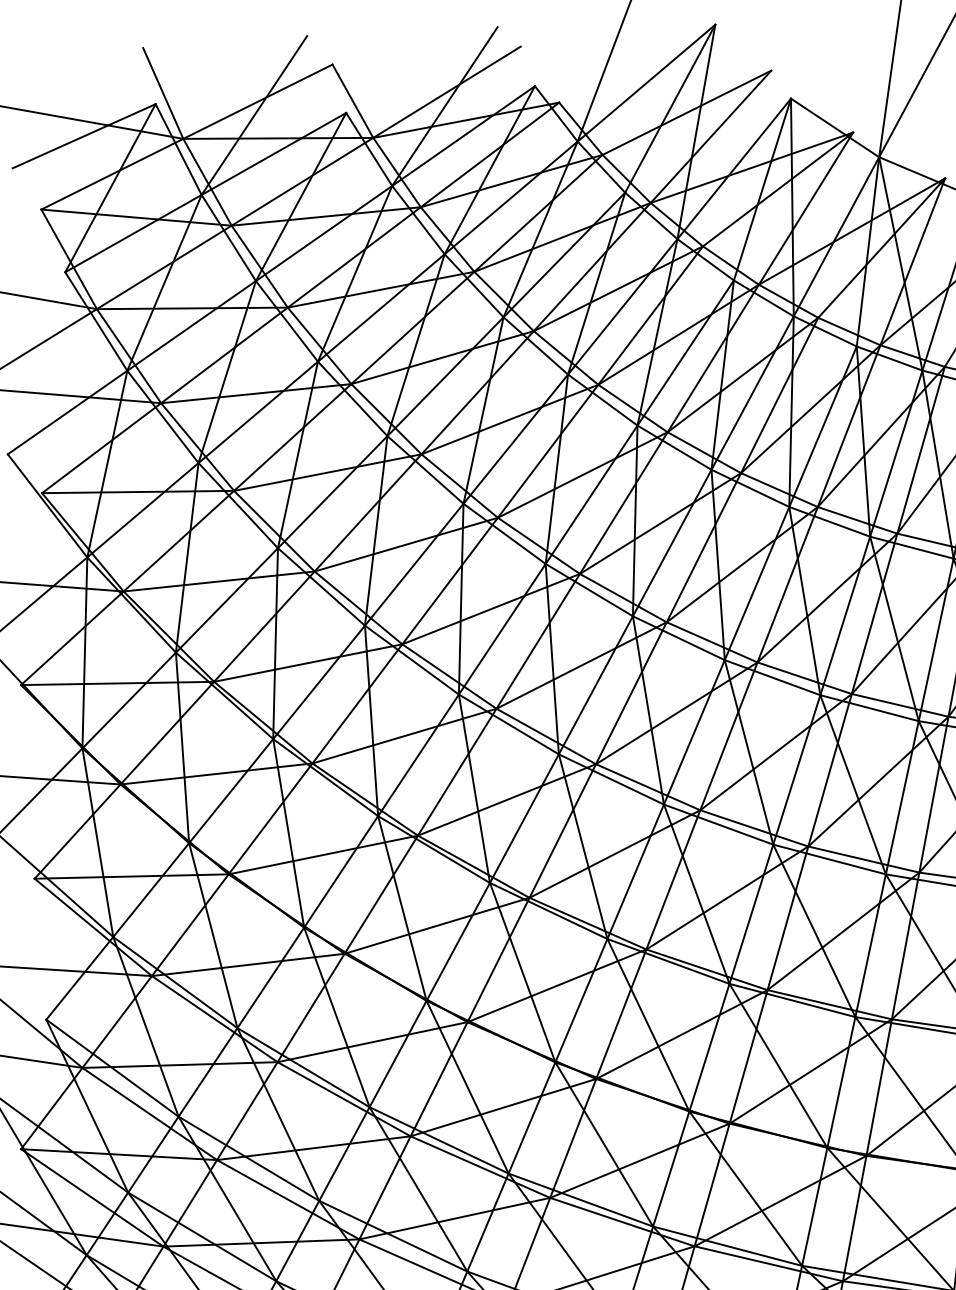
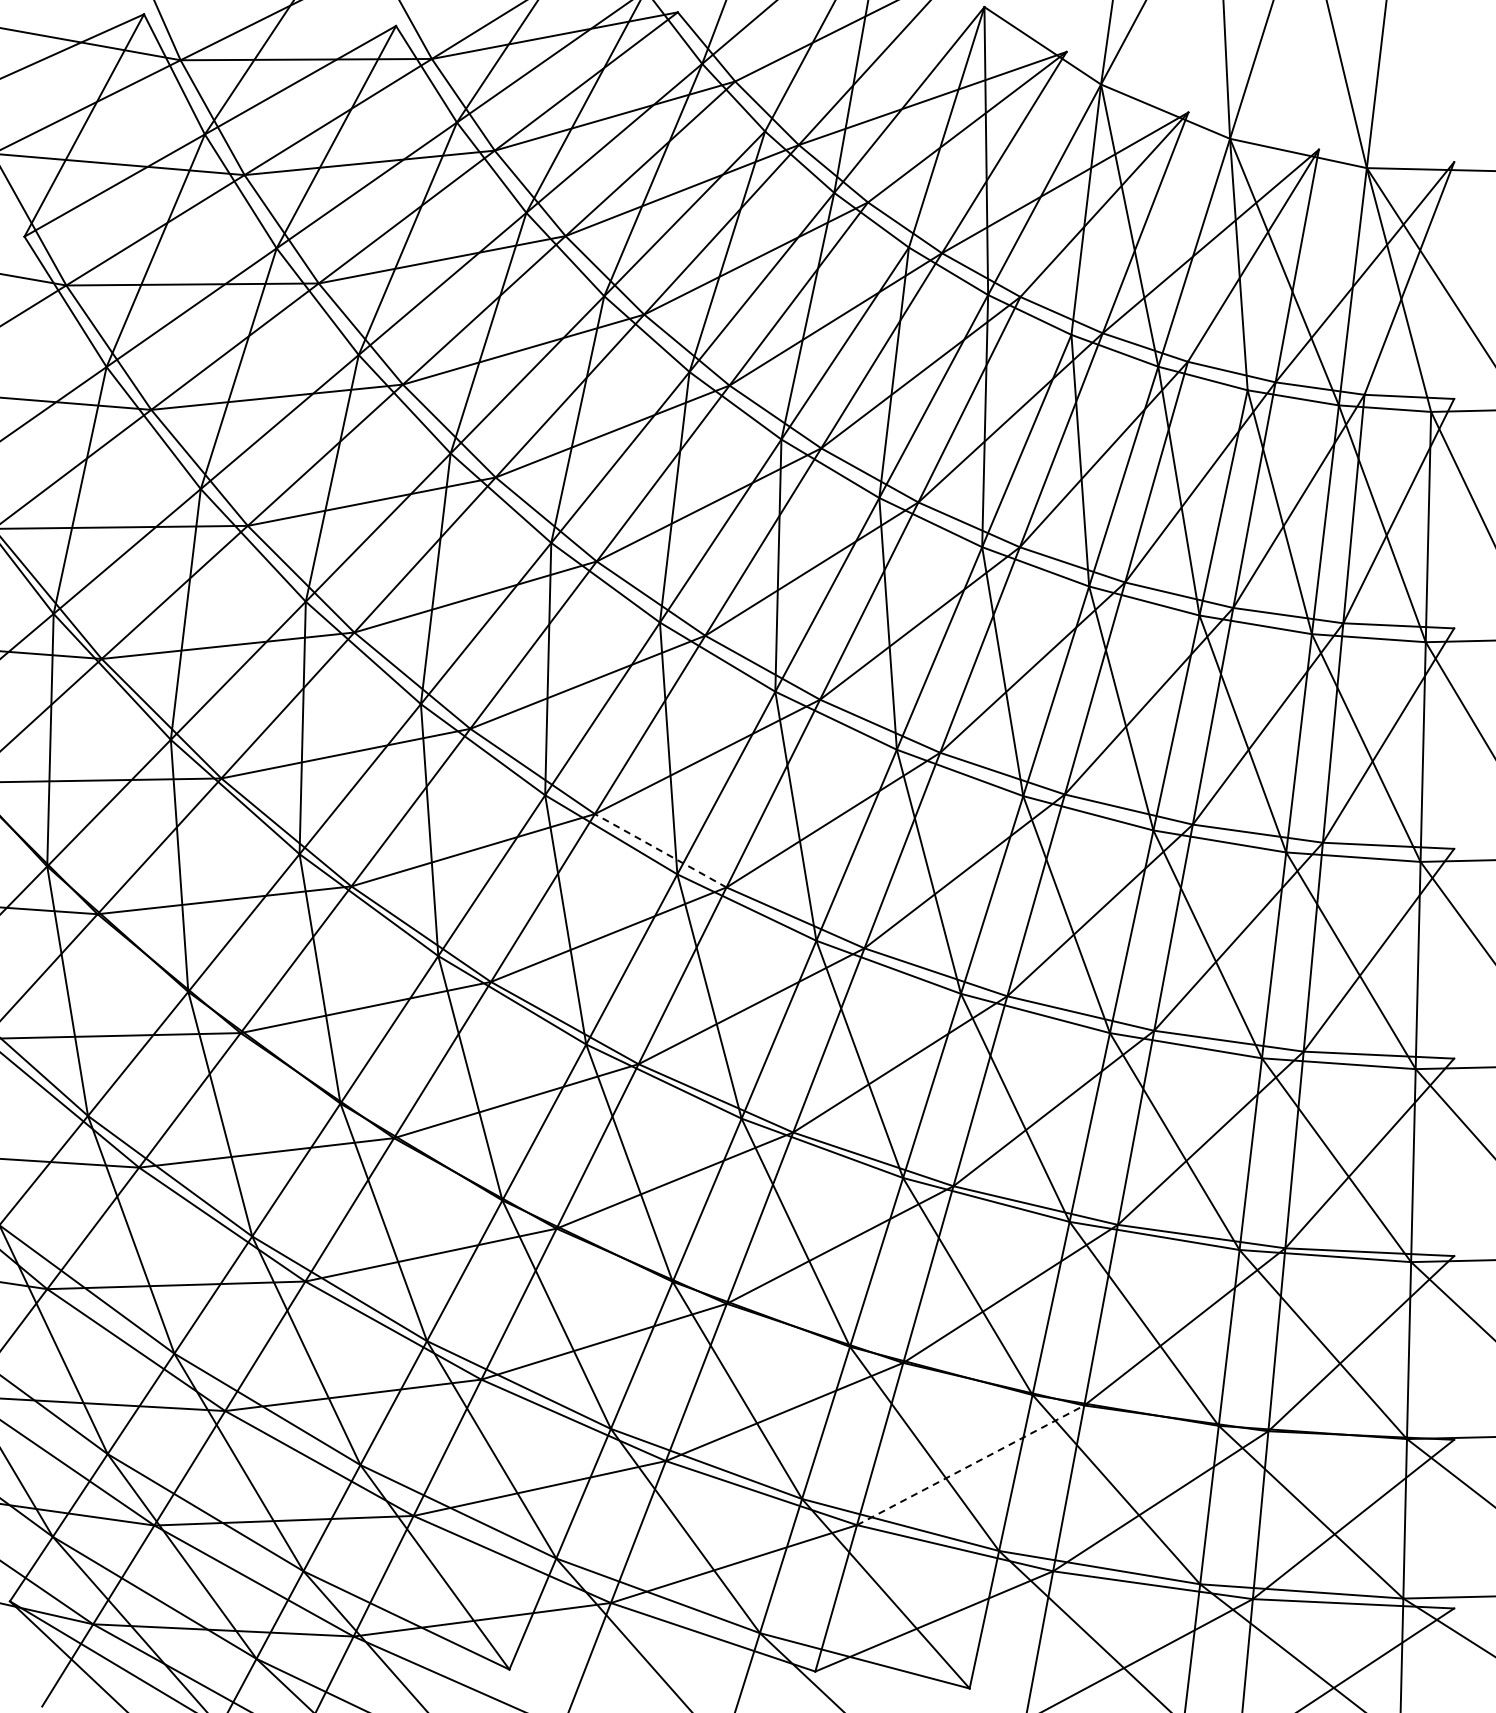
line: (546, 736) -> (660, 850), solid -> dashed
line: (781, 1201) -> (971, 1465), solid -> dashed

